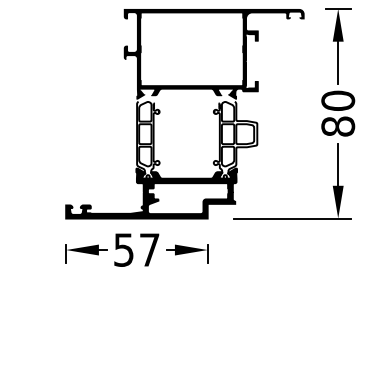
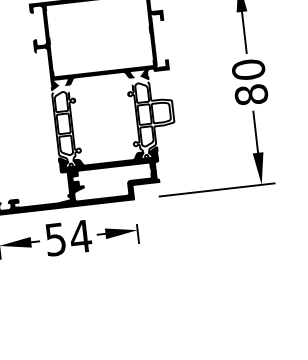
text: (149, 249) -> (80, 236), 57 -> 54

